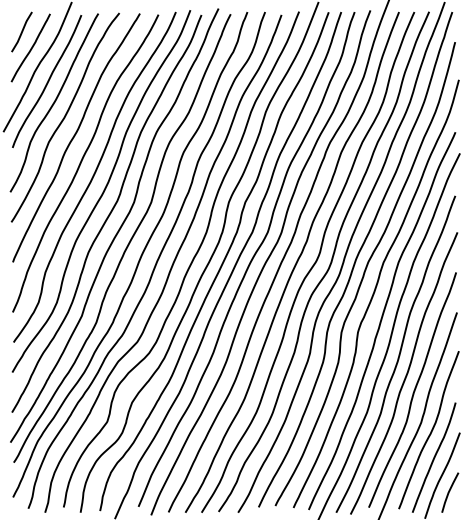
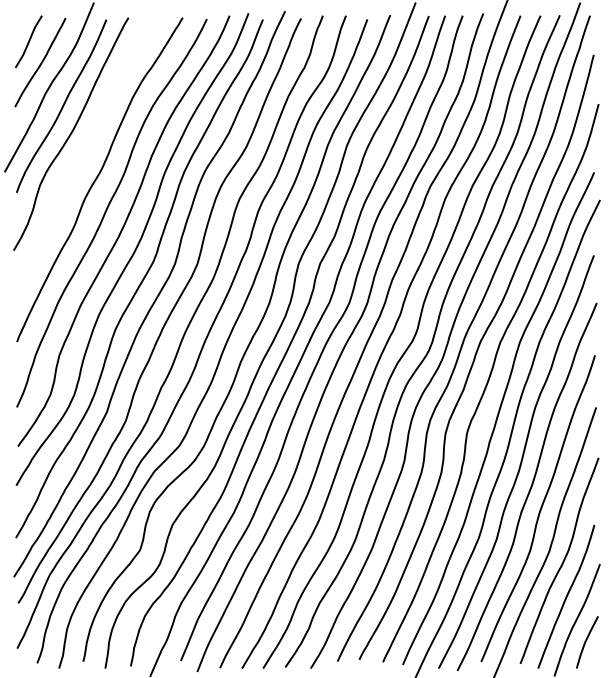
curve: (64, 117) -> (84, 153), removed

